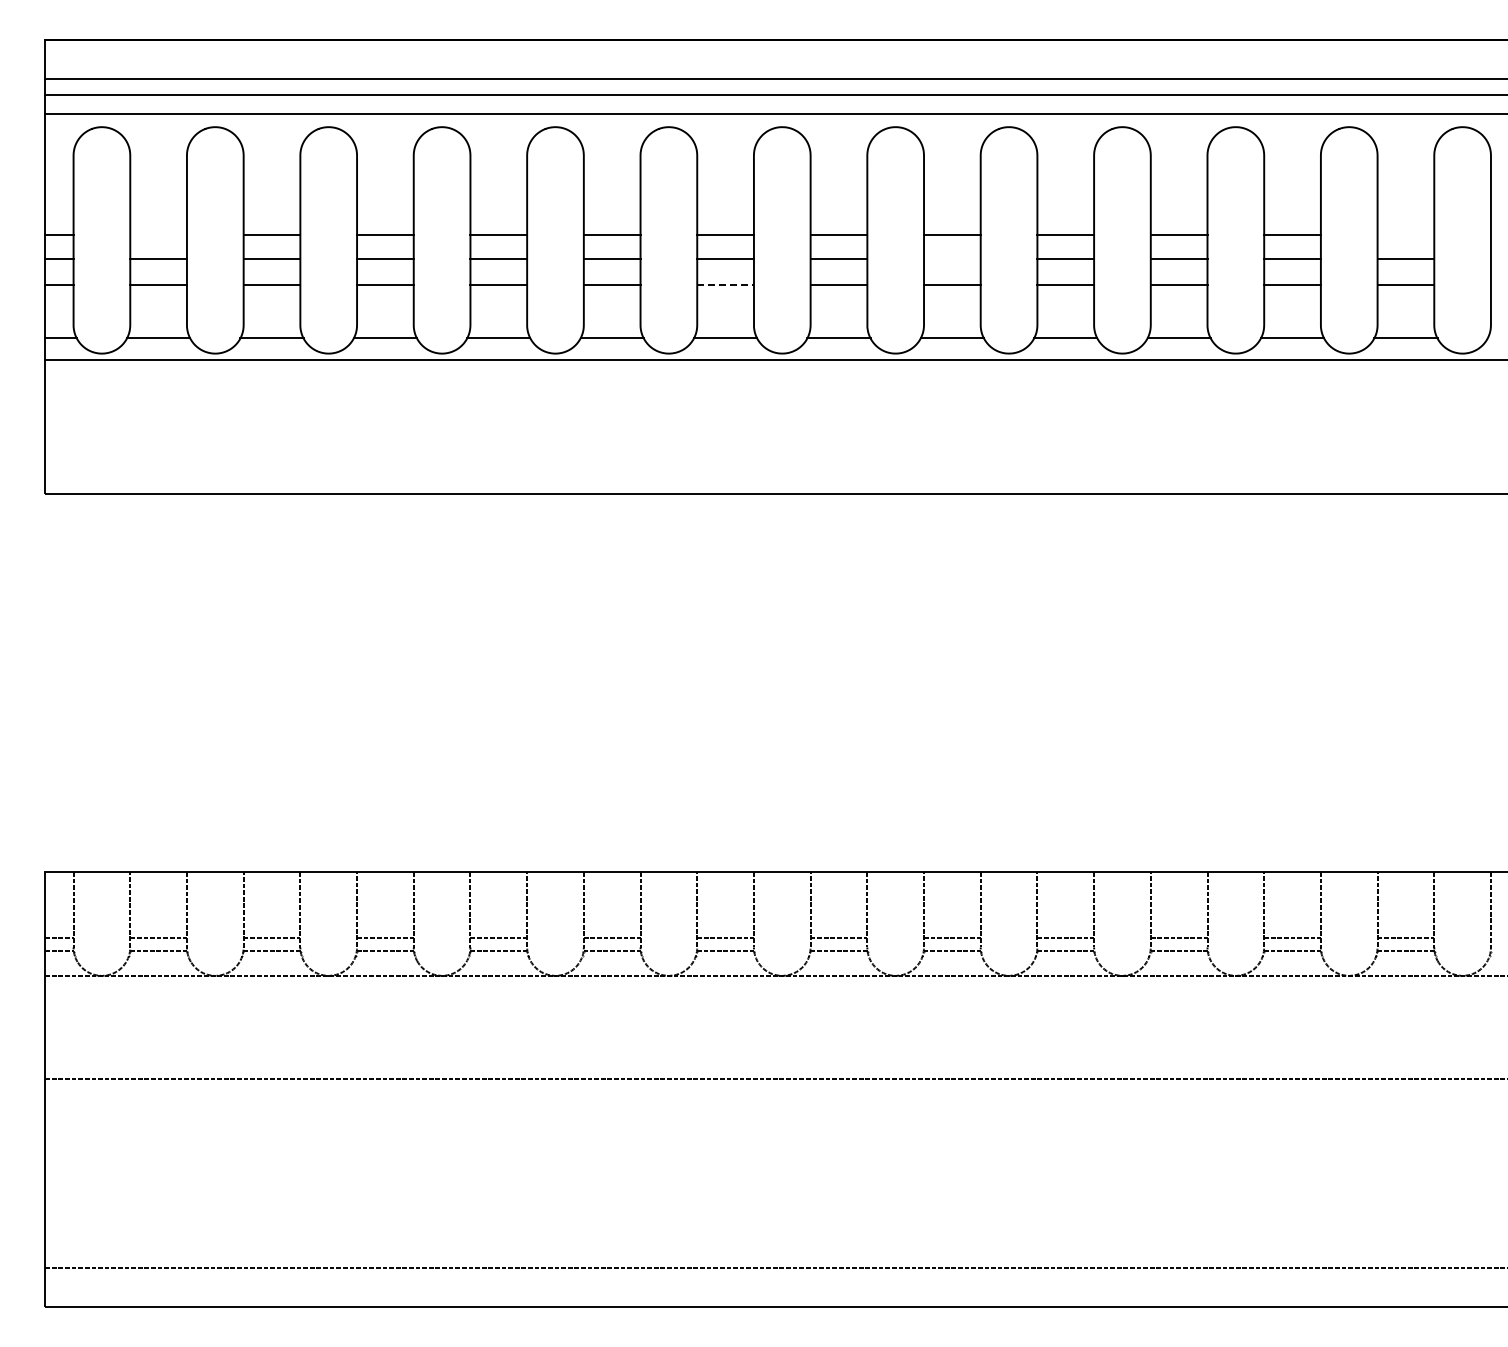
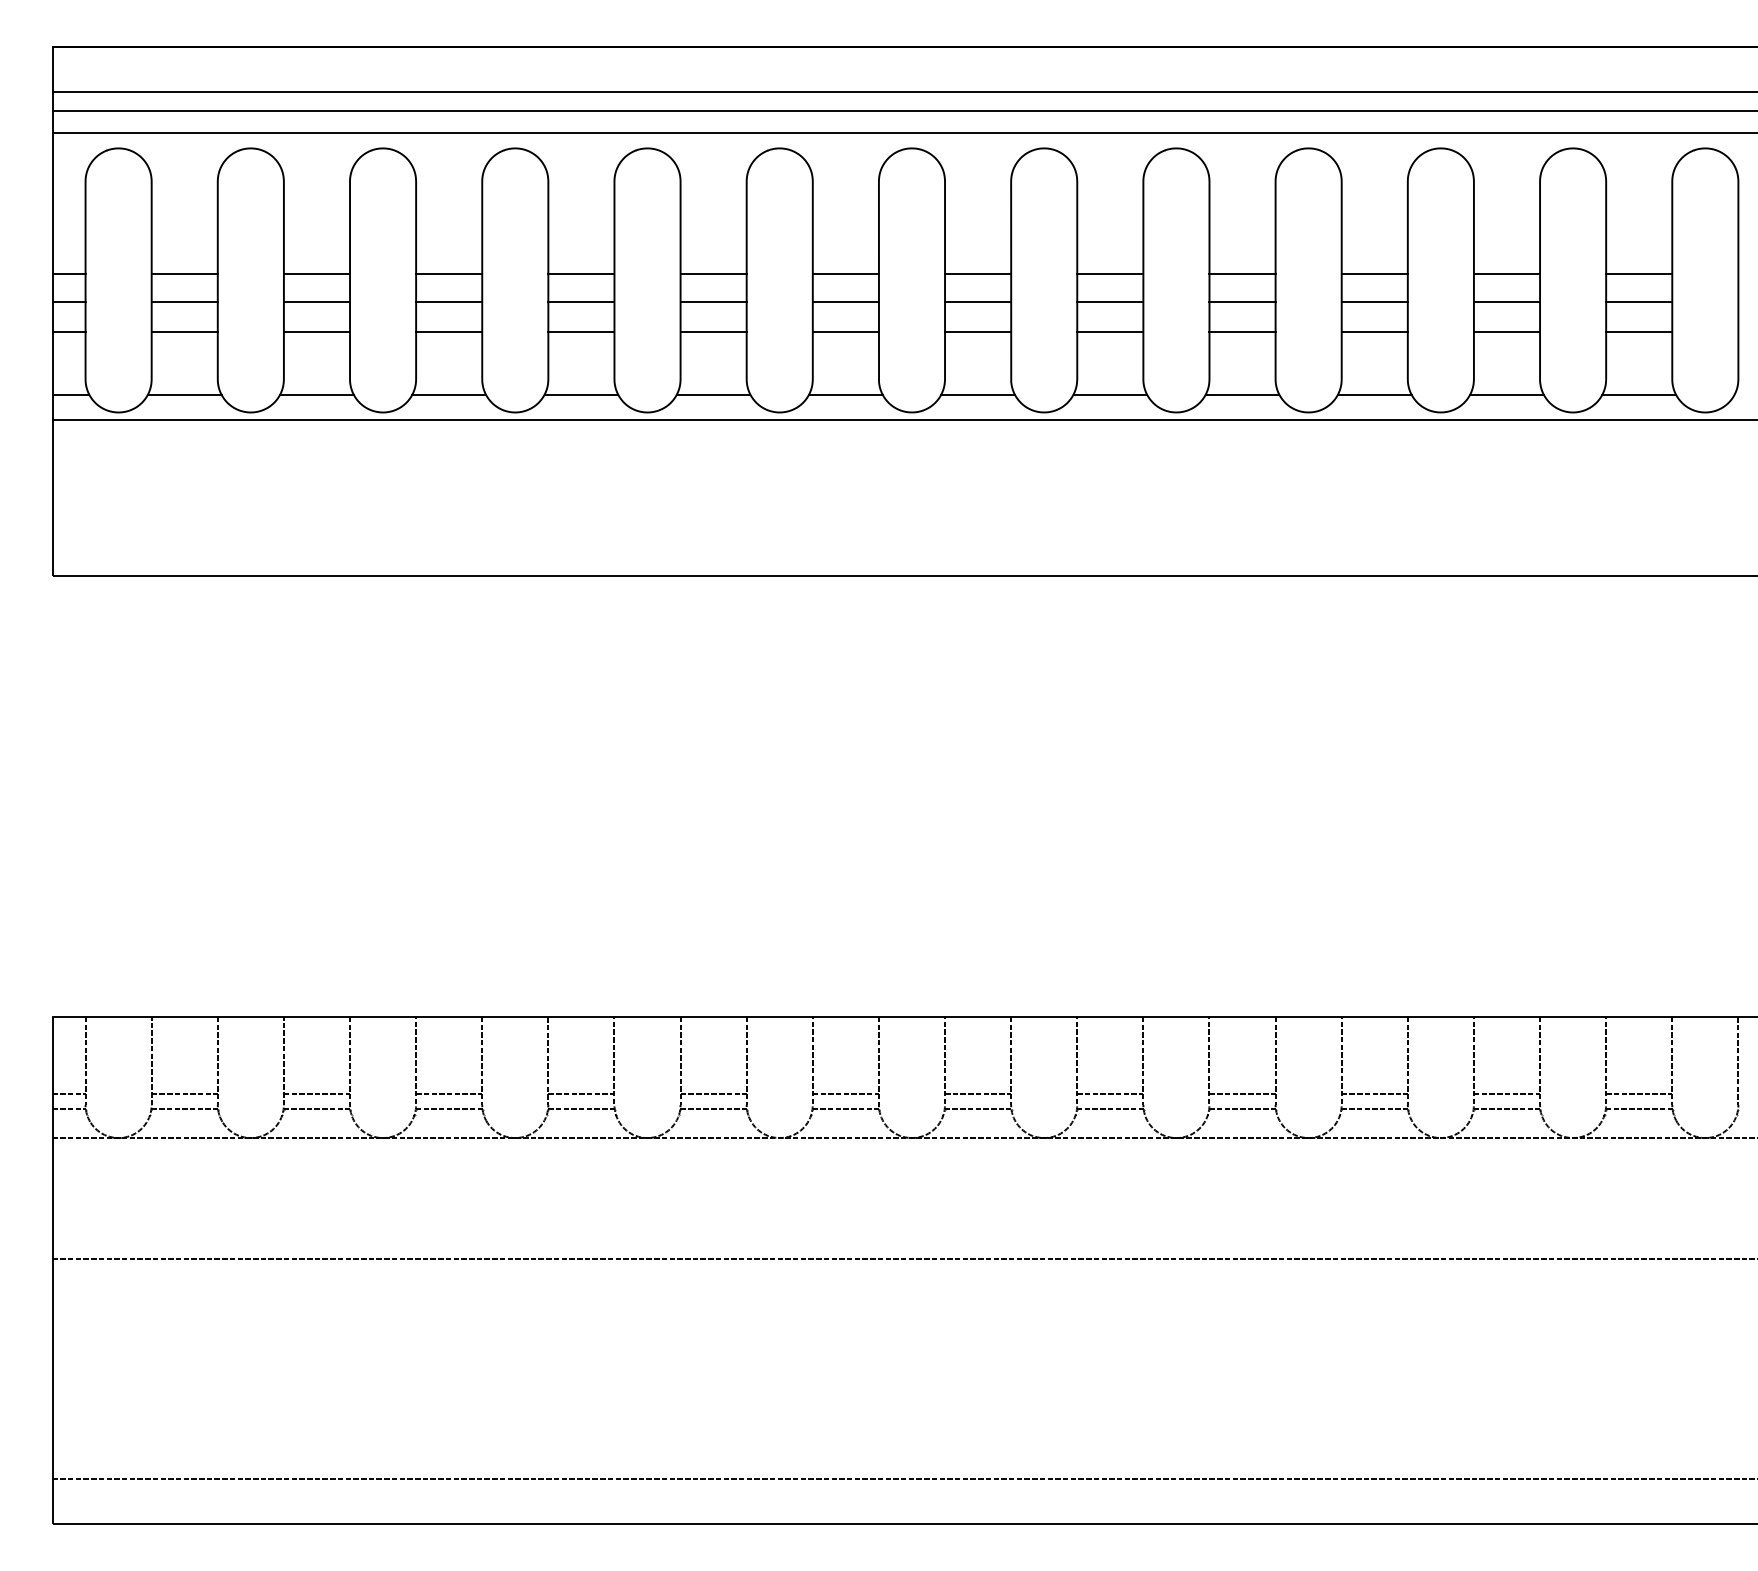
line: (158, 234) -> (184, 273), added
line: (1405, 234) -> (1638, 273), added
line: (952, 258) -> (1110, 301), added
line: (726, 284) -> (846, 331), dashed -> solid

